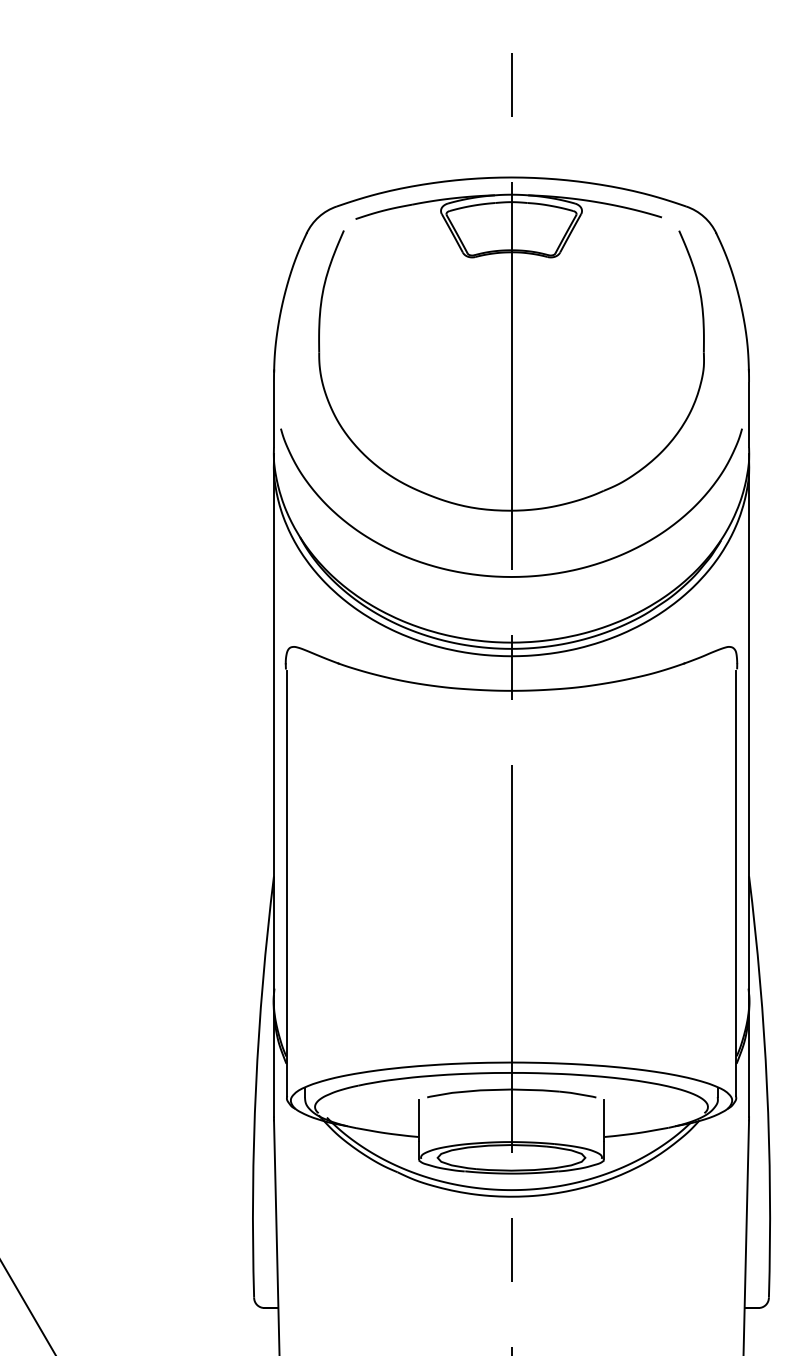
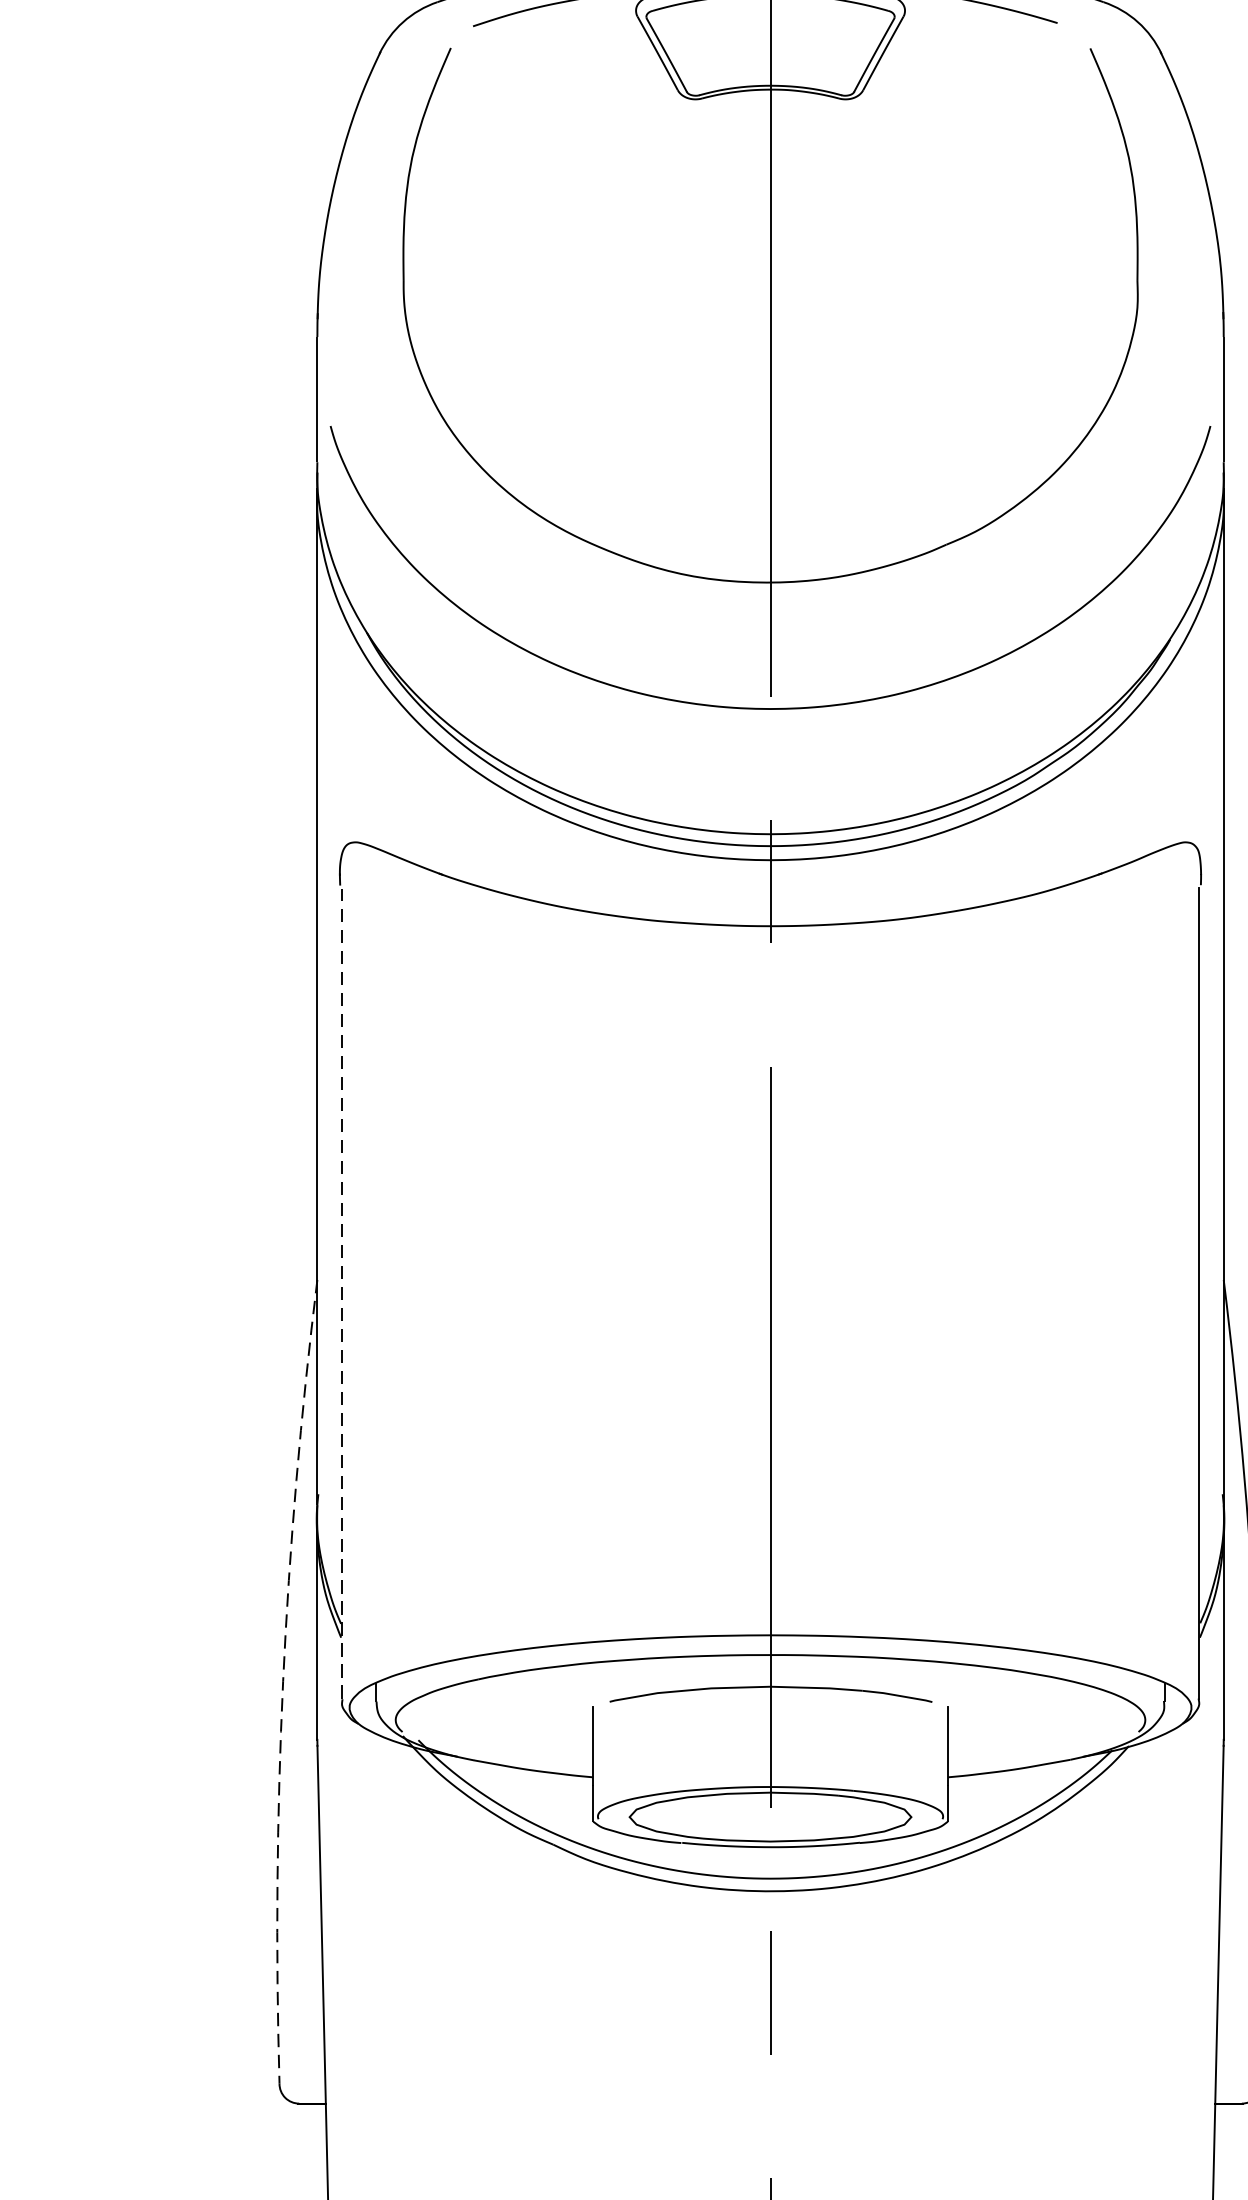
line: (286, 882) -> (341, 1291), solid -> dashed
arc: (256, 1086) -> (284, 1680), solid -> dashed

